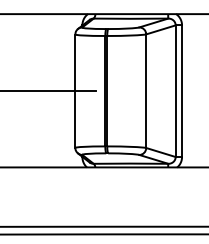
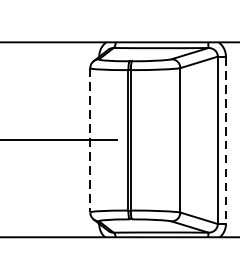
line: (75, 91) -> (90, 140), solid -> dashed
line: (182, 91) -> (226, 140), solid -> dashed

